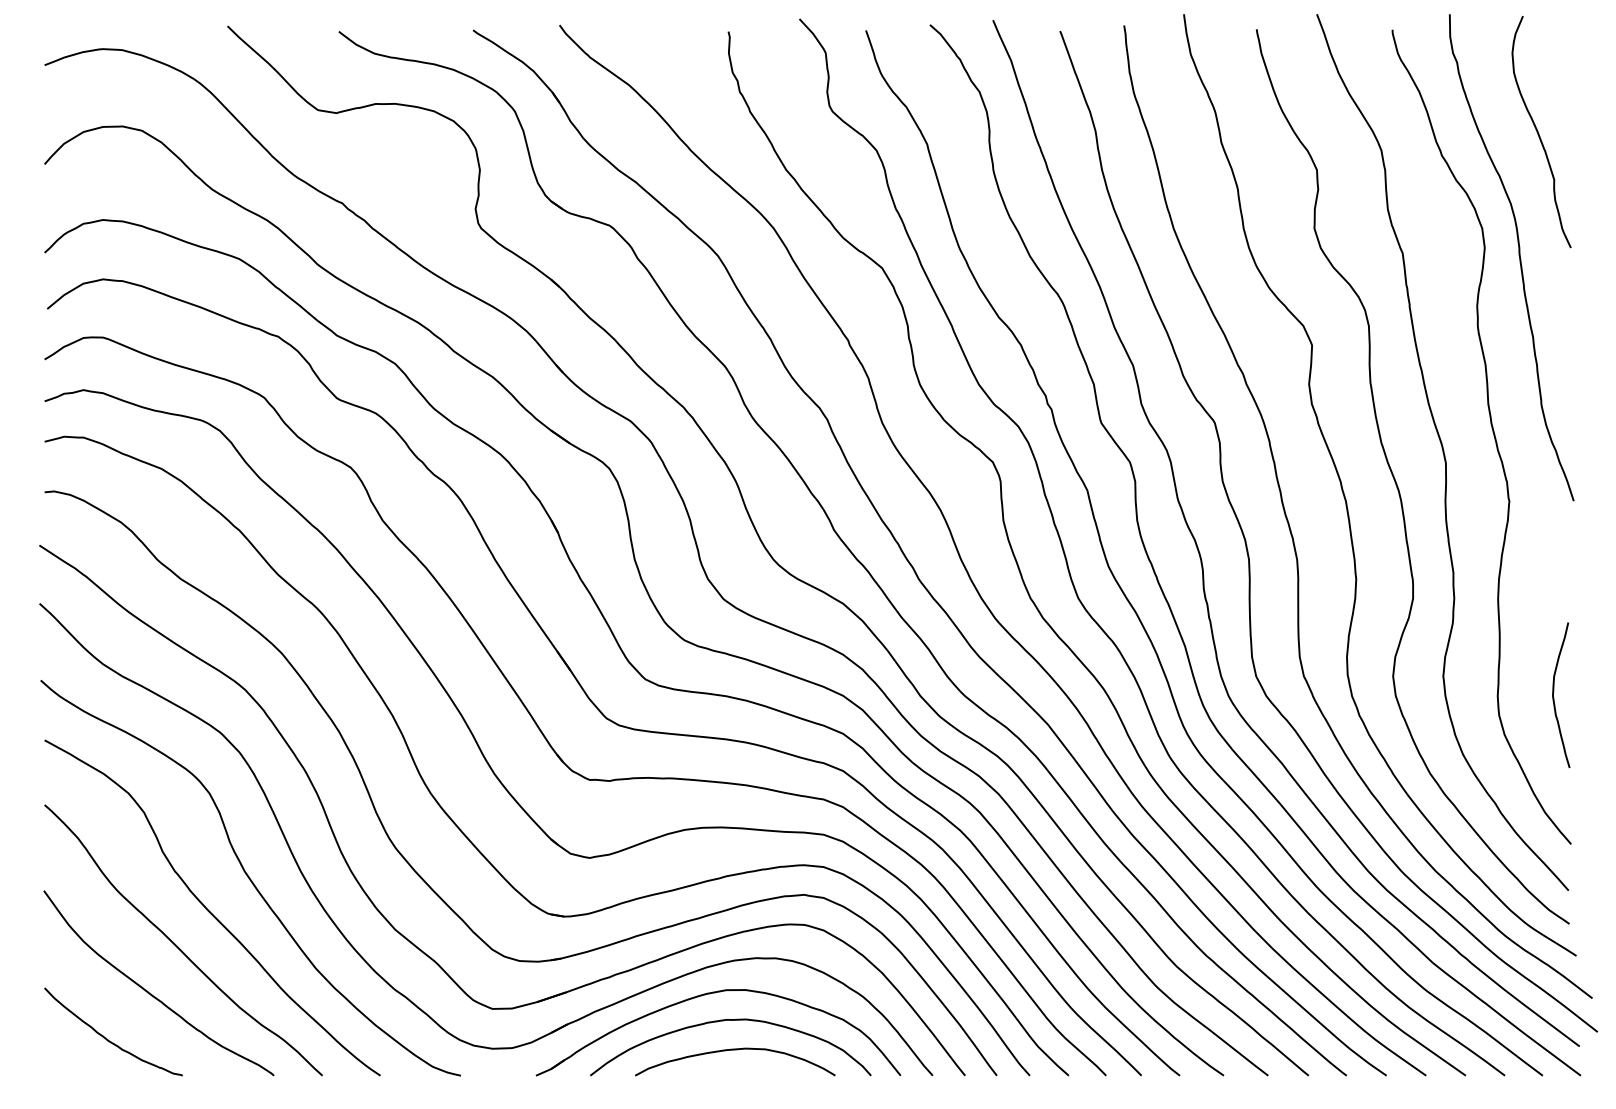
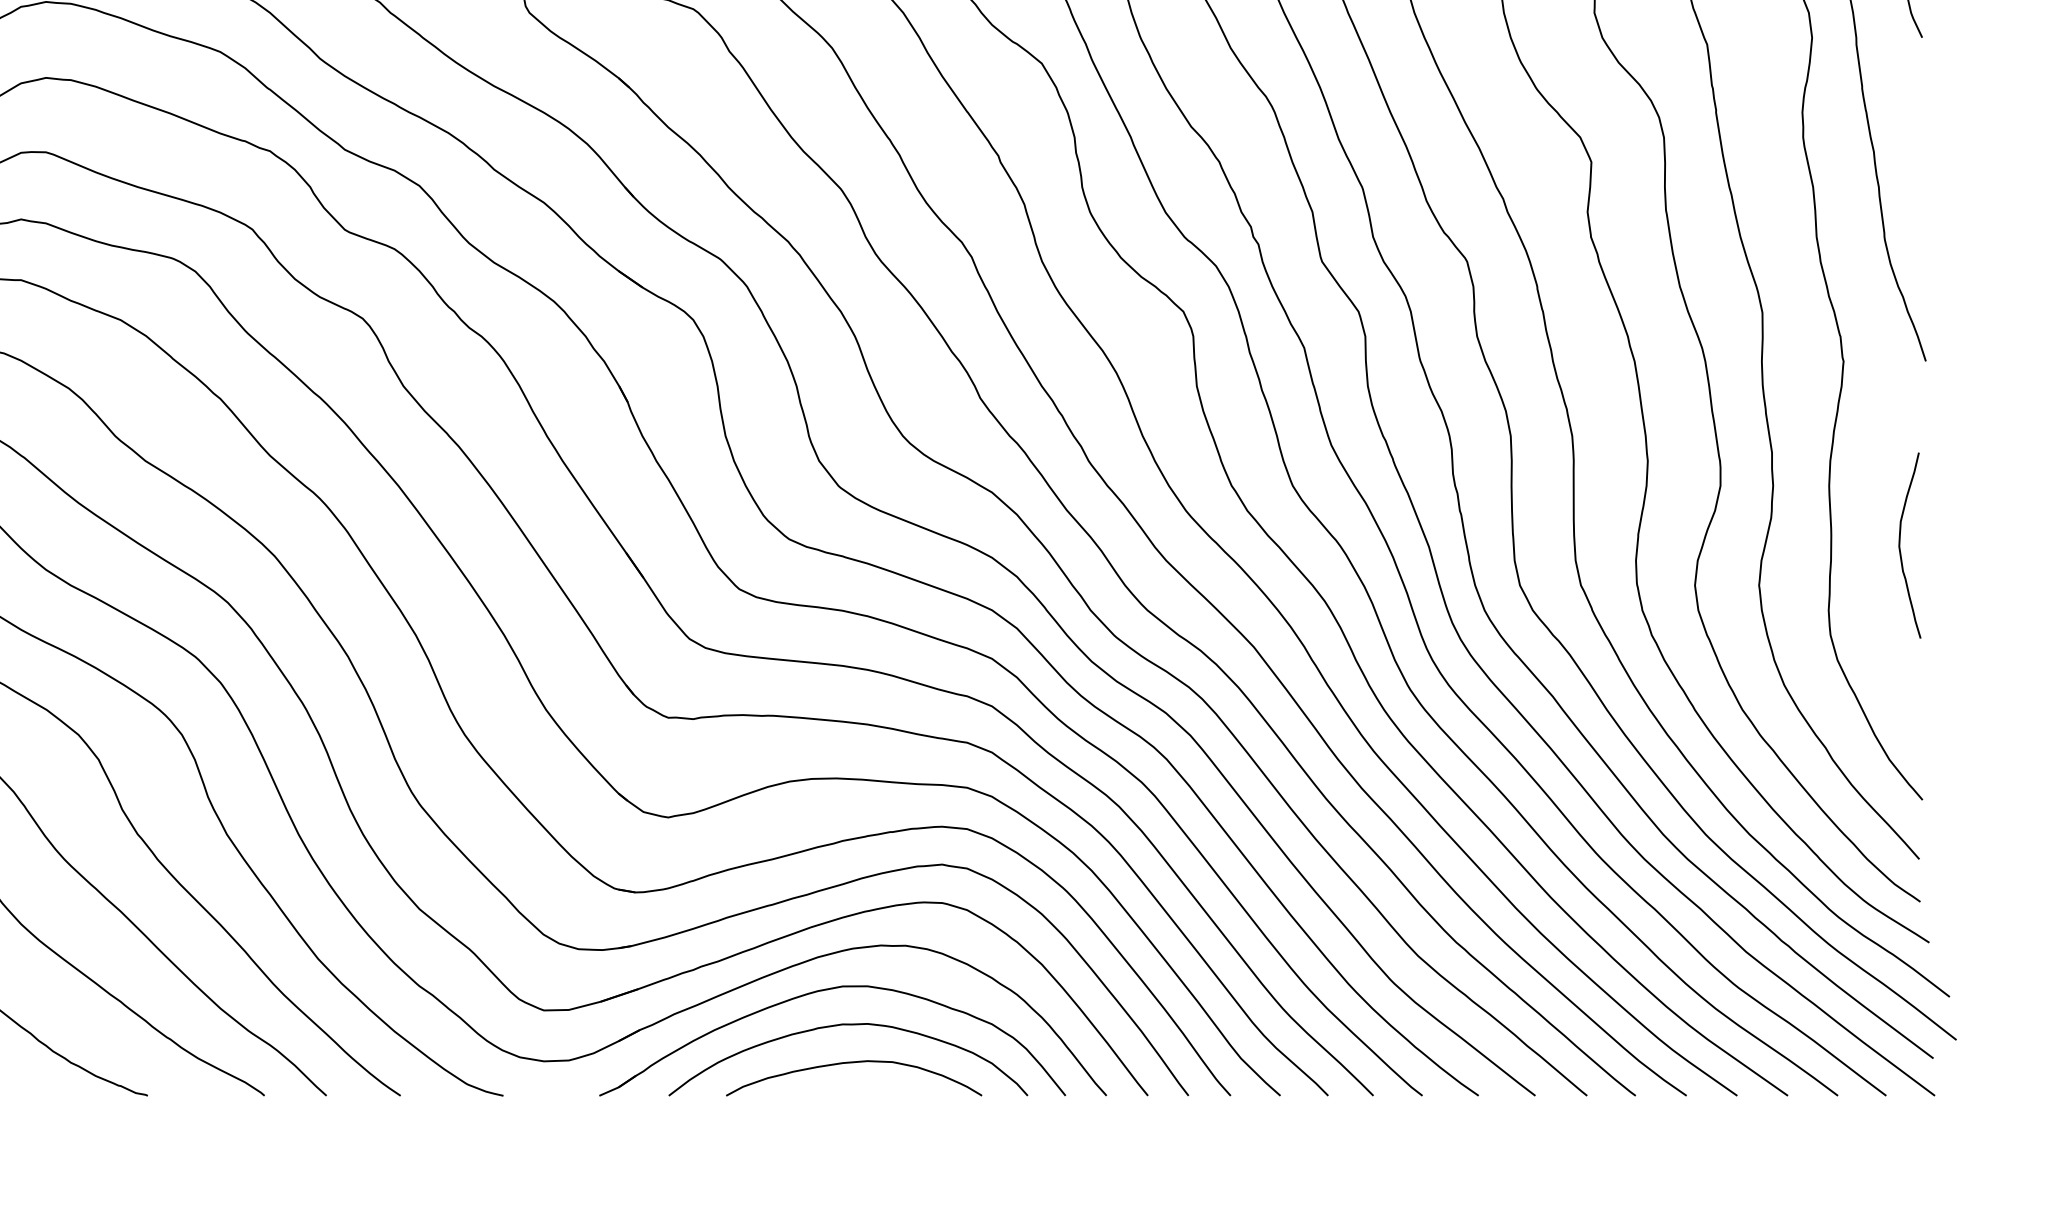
curve: (1554, 691) -> (1901, 540), moved

